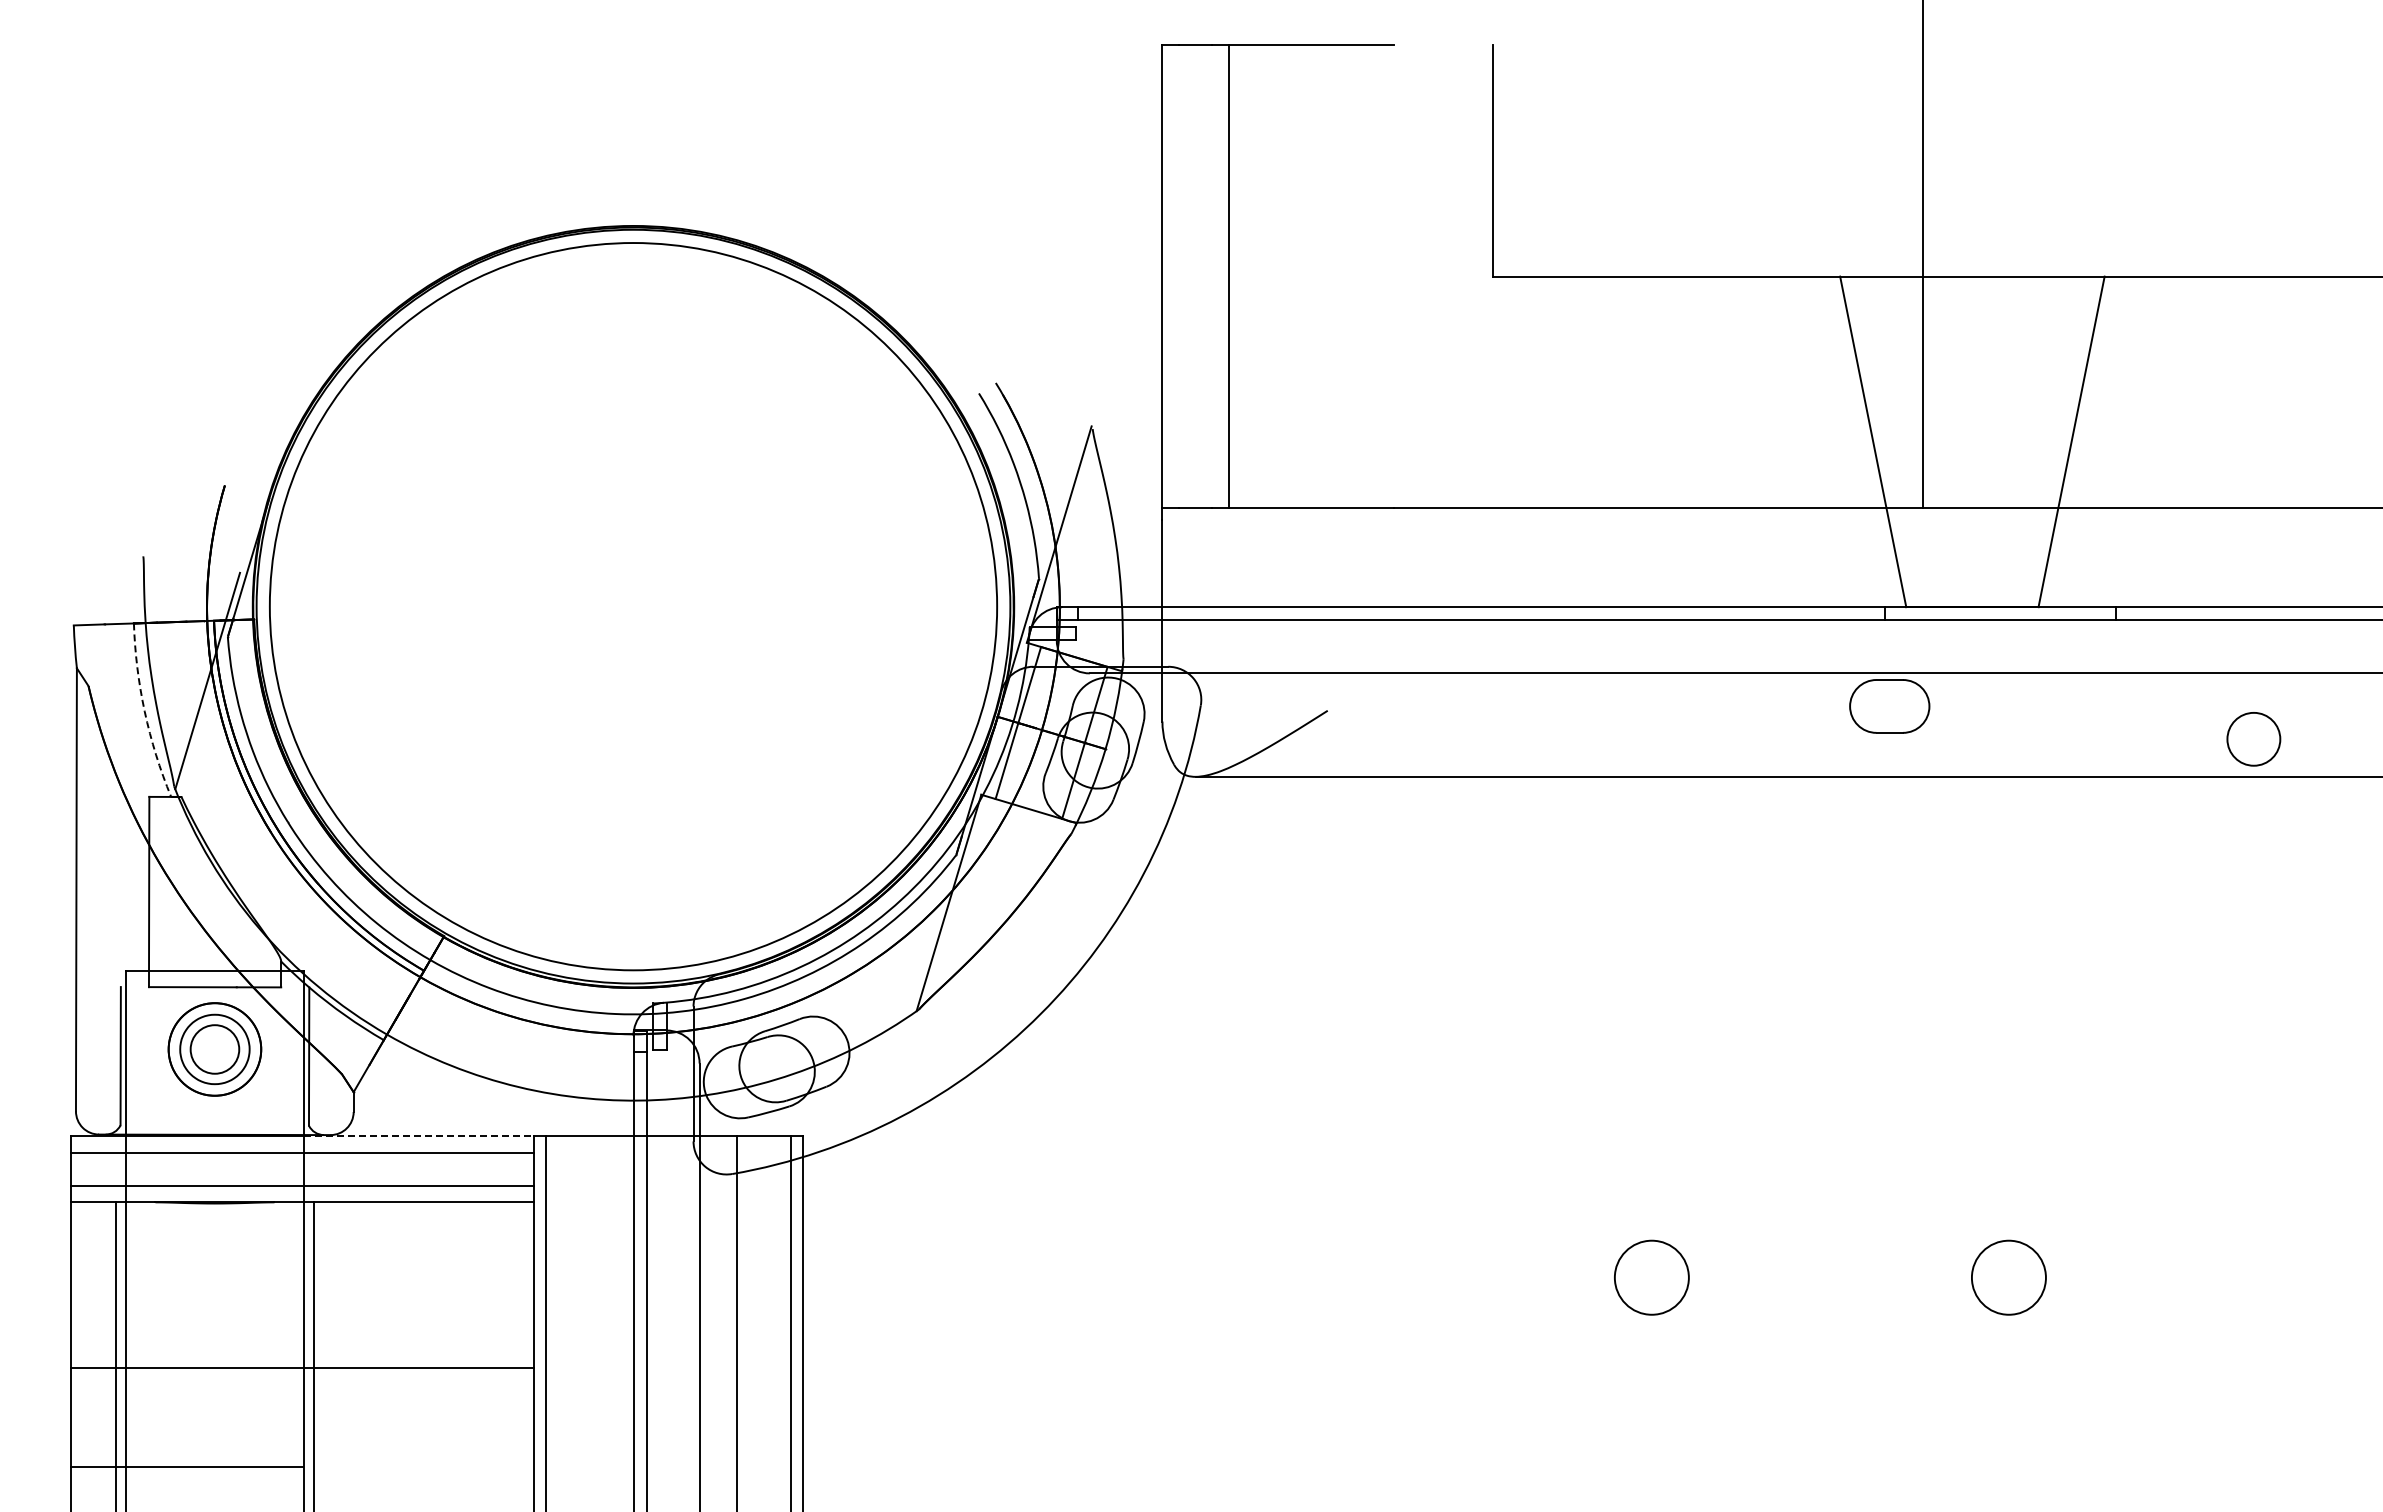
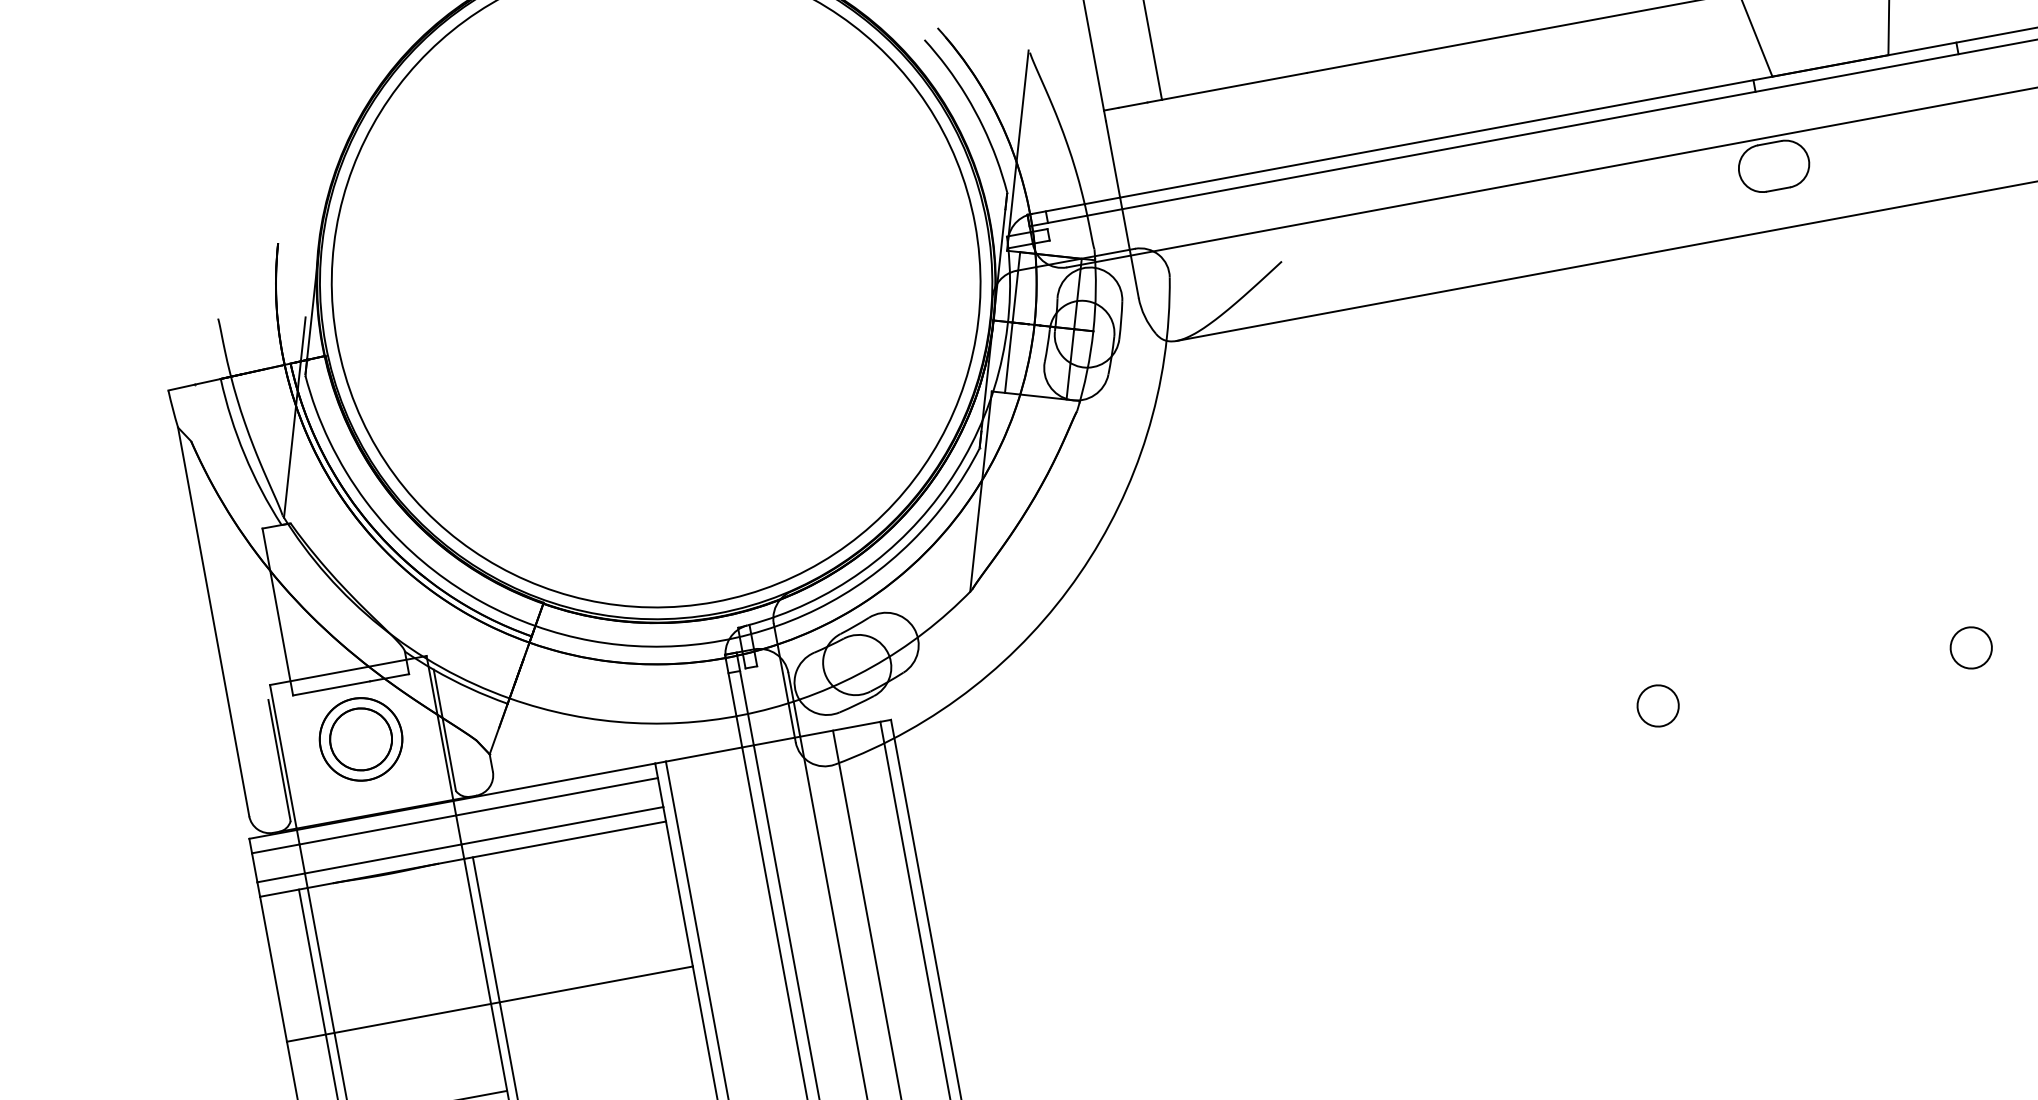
arc: (144, 711) -> (244, 454), dashed -> solid
circle: (214, 1049) -> (360, 739), size x1.43
line: (419, 1136) -> (554, 782), dashed -> solid
circle: (1651, 1277) -> (1657, 705), size x0.62
circle: (2008, 1277) -> (1971, 647), size x0.62

